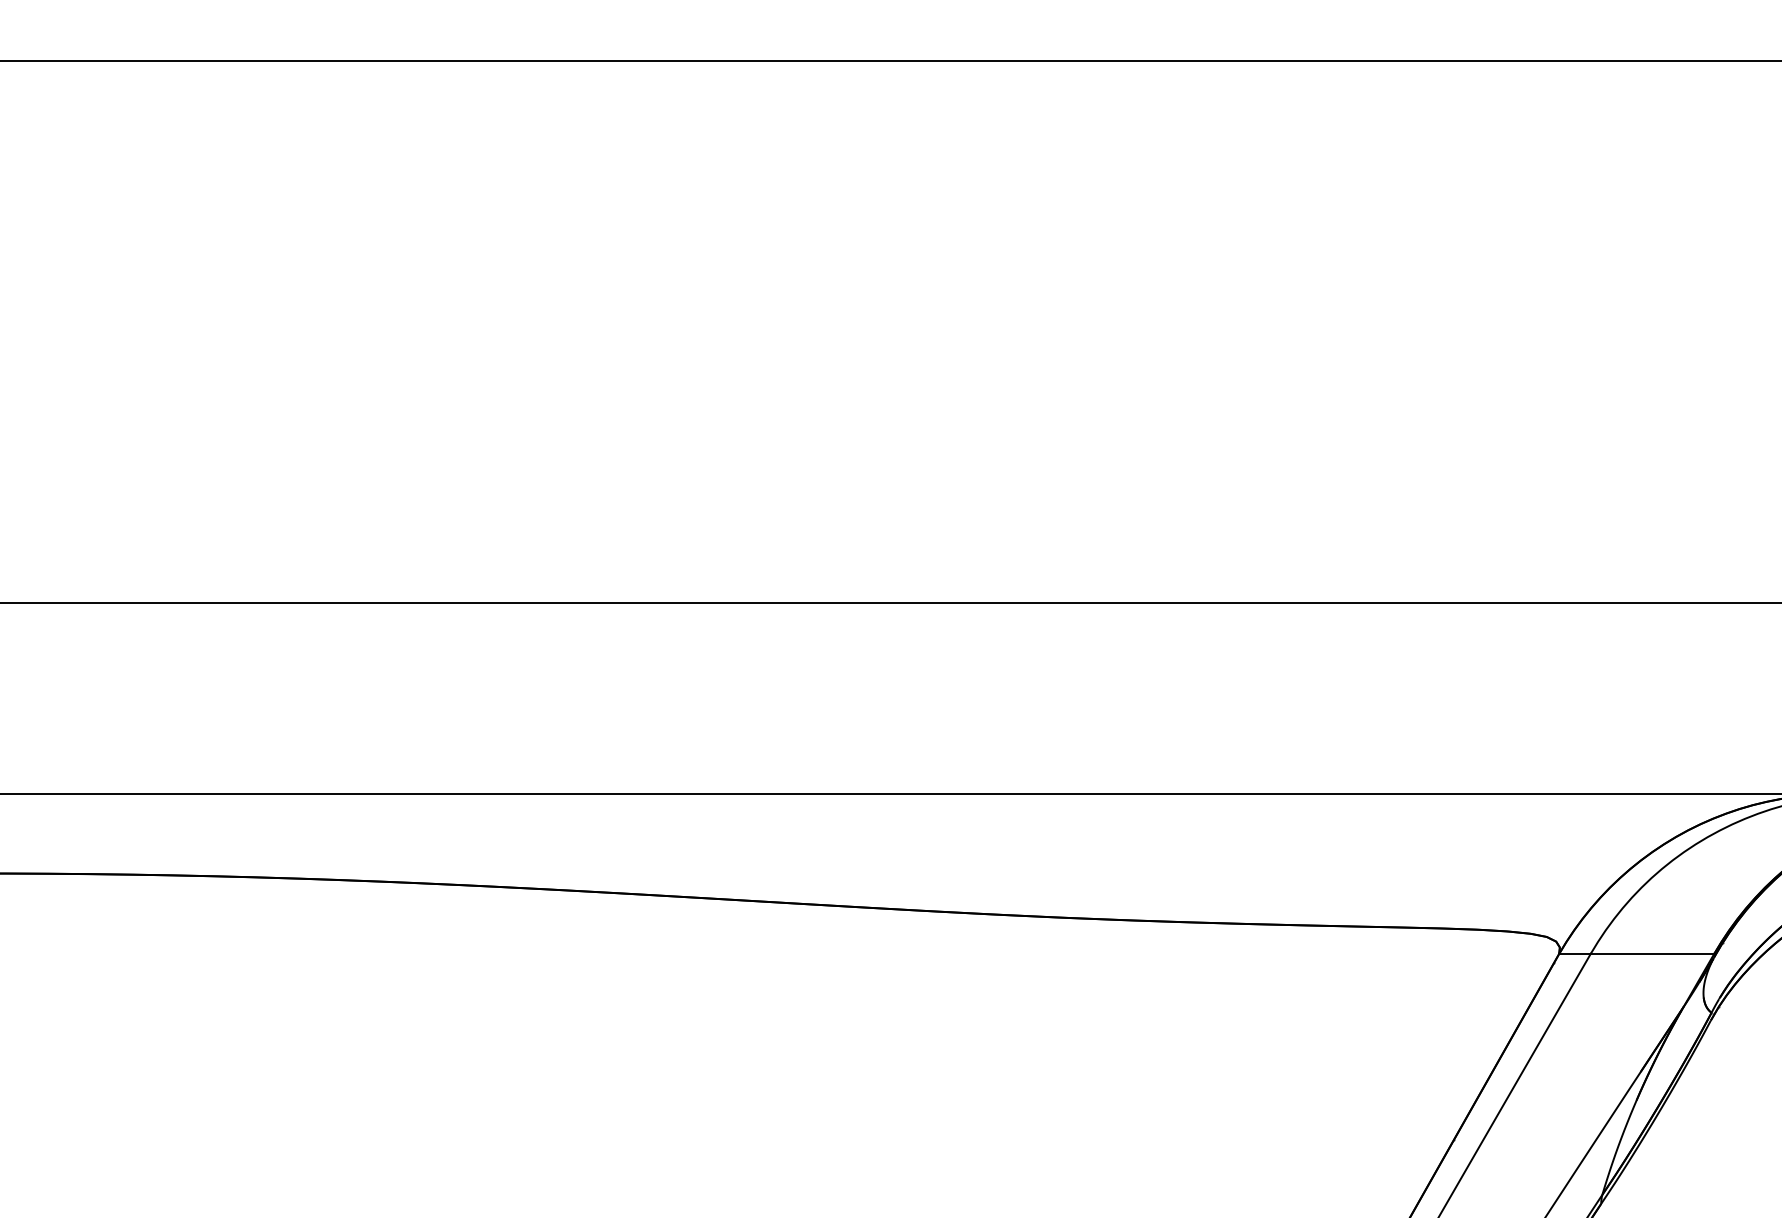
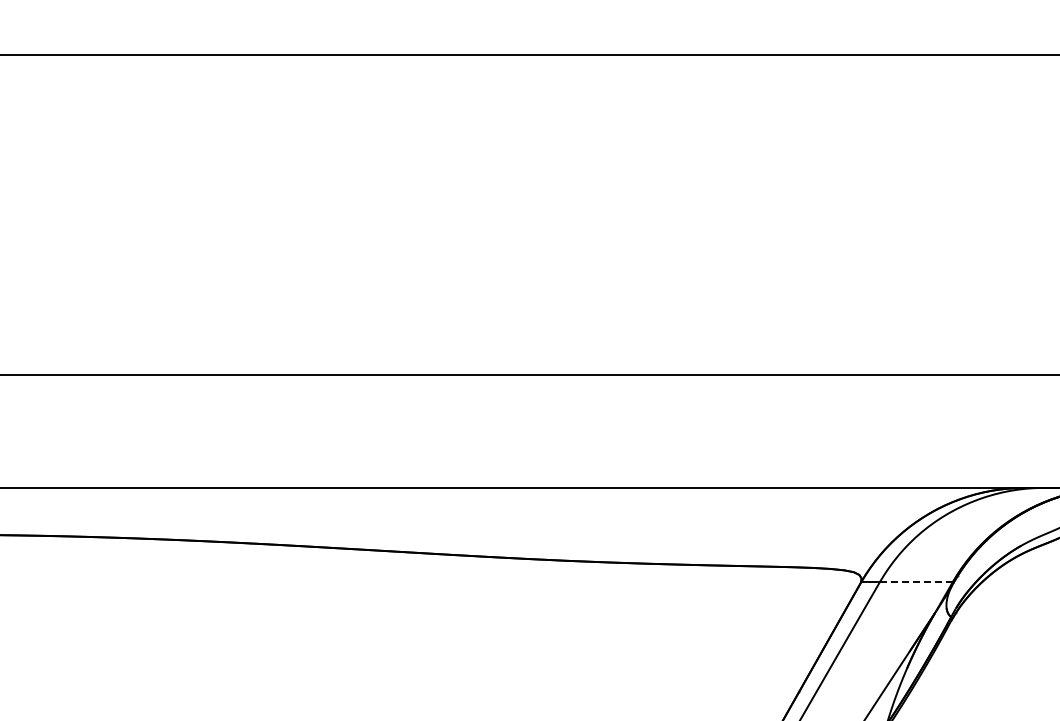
line: (1651, 954) -> (915, 582), solid -> dashed

